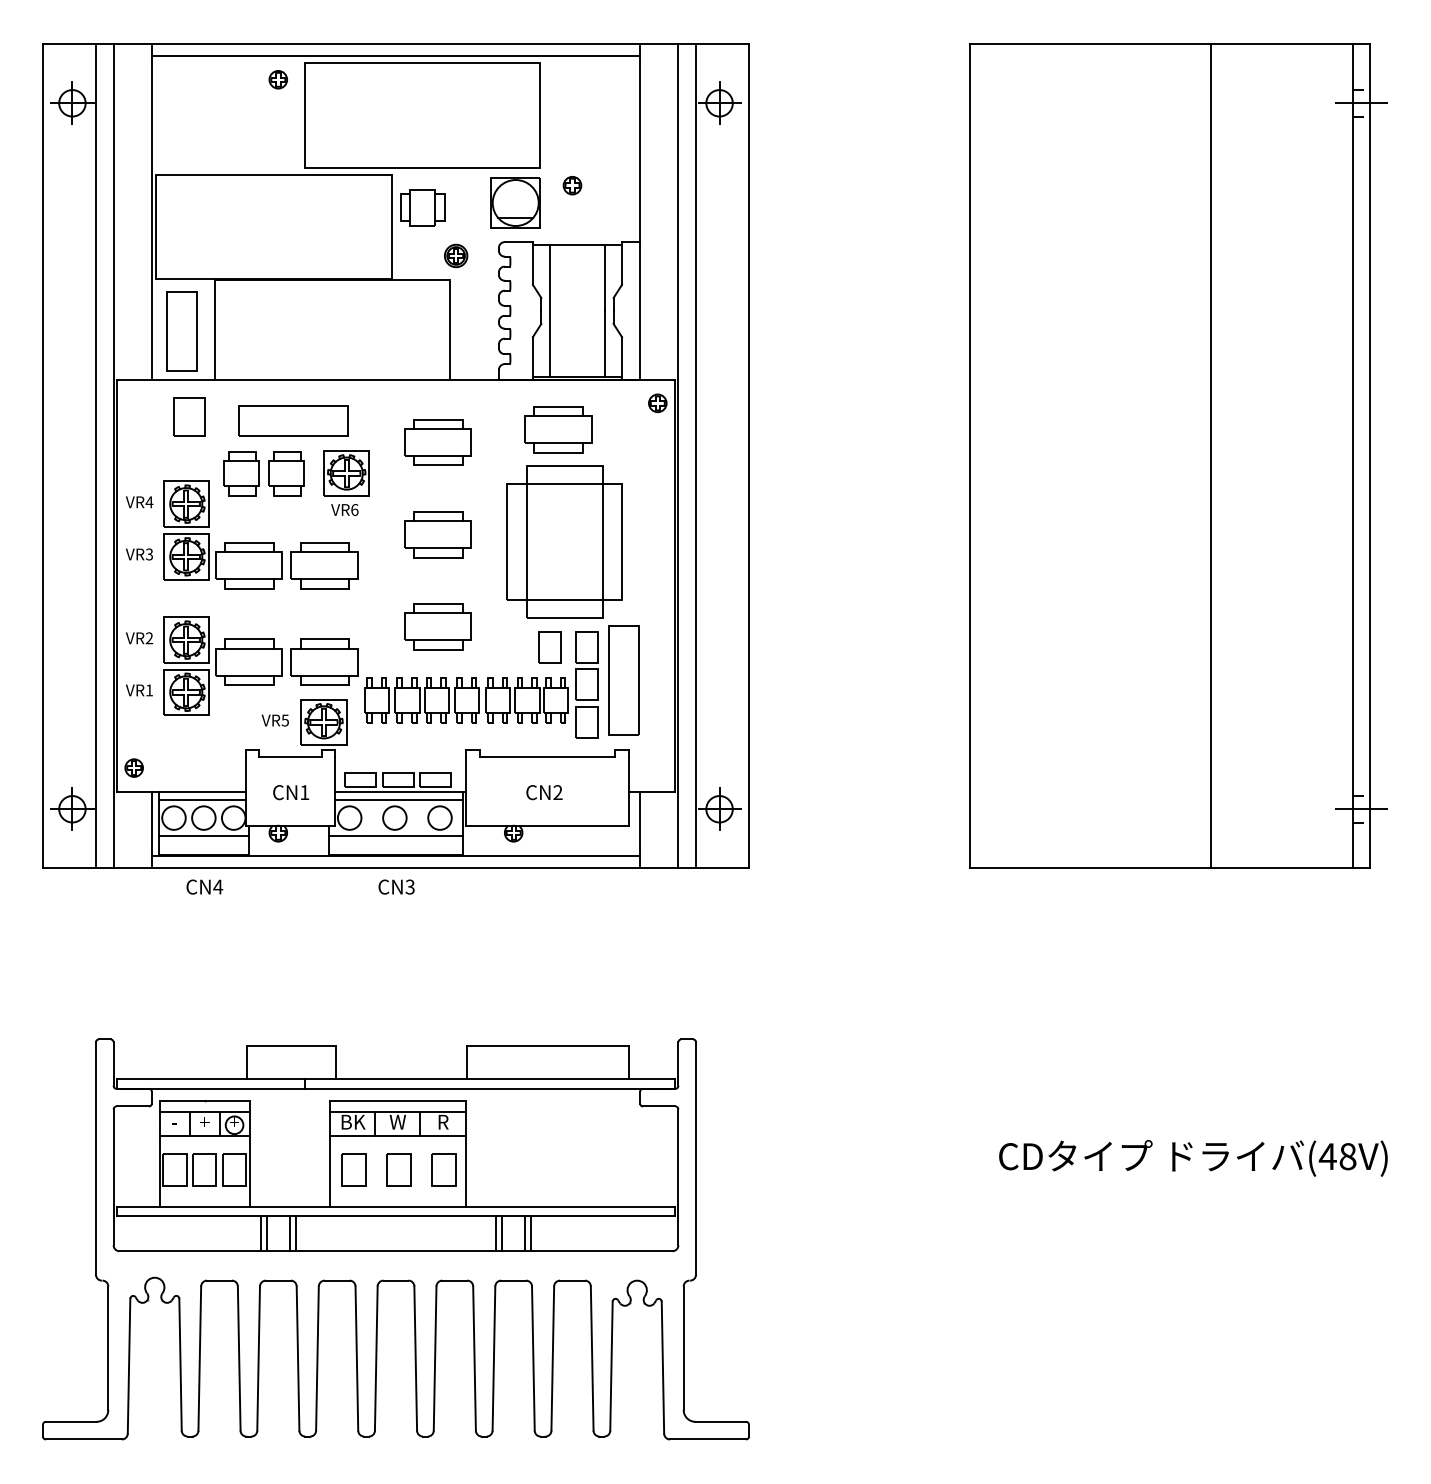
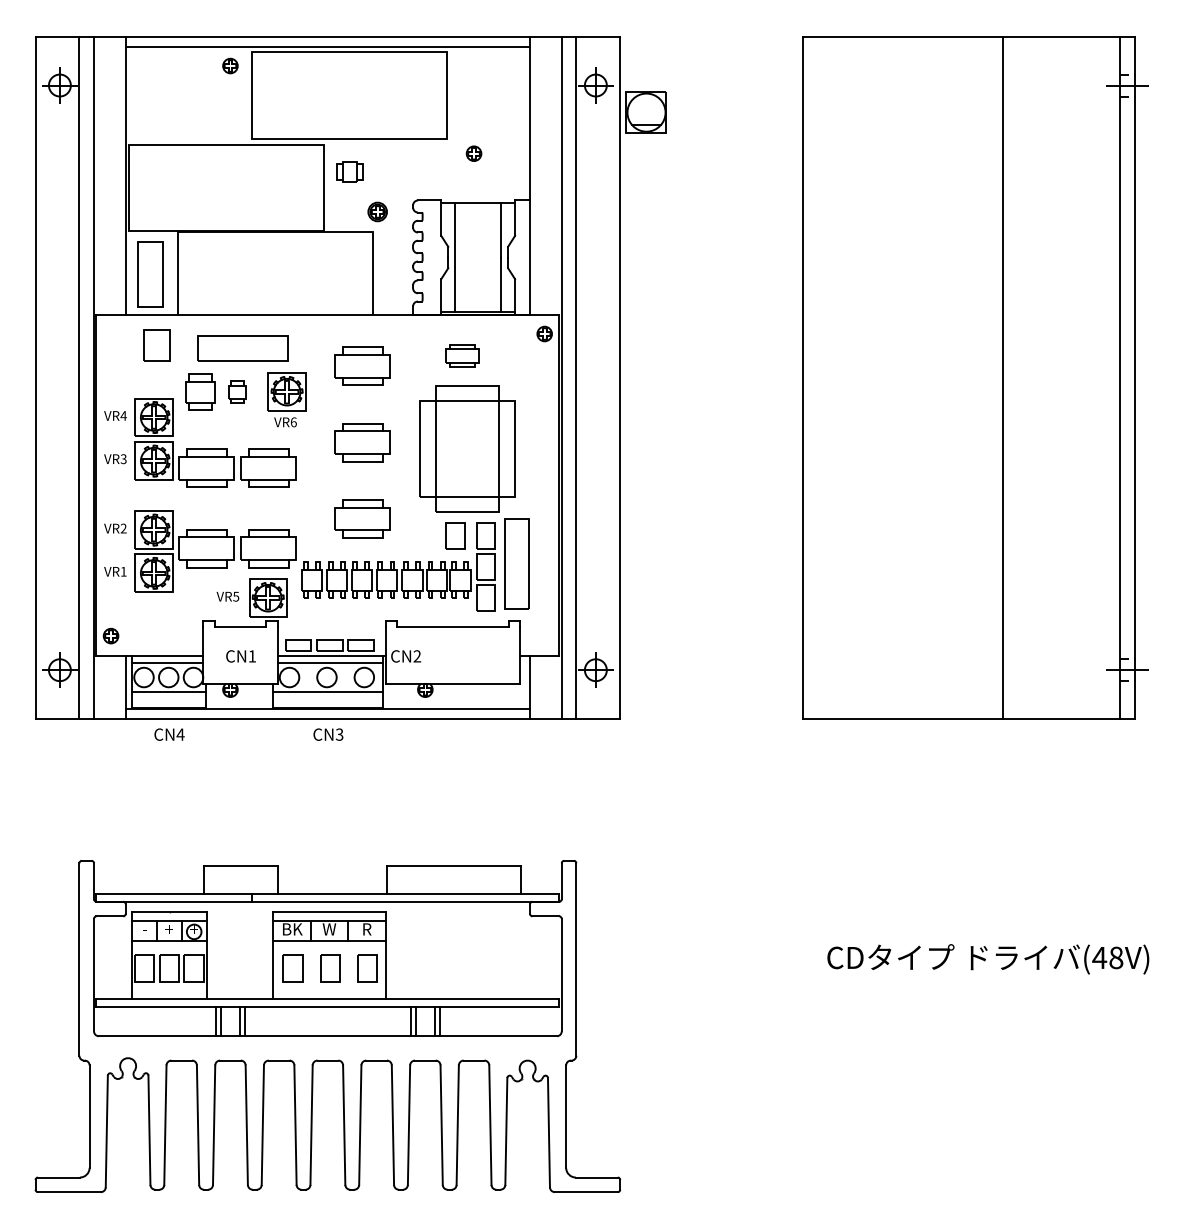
part: (515, 202) -> (646, 112), moved
part: (422, 207) -> (349, 171), size x0.7
part: (558, 429) -> (462, 355), size x0.6
part: (286, 473) -> (237, 392), size x0.6
text: (544, 792) -> (406, 656), moved

